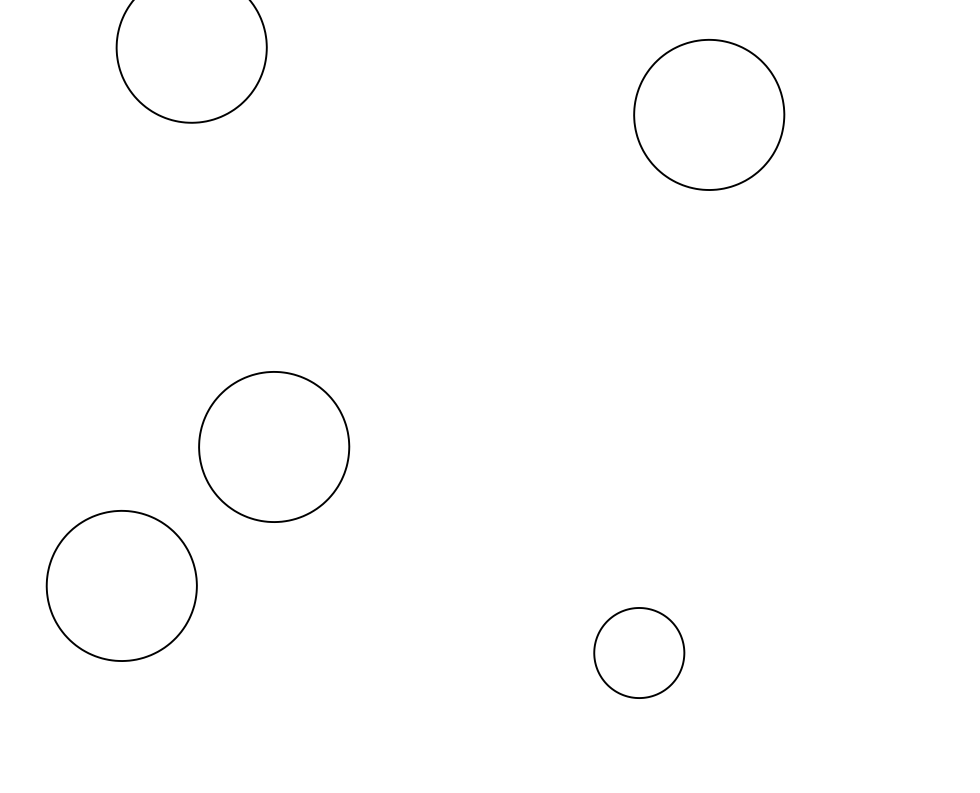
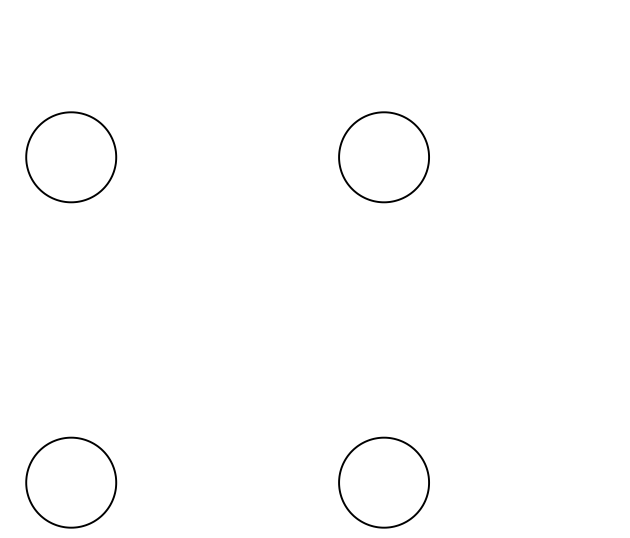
part: (273, 447) -> (150, 388), removed
part: (638, 652) -> (383, 482), size x1.67

